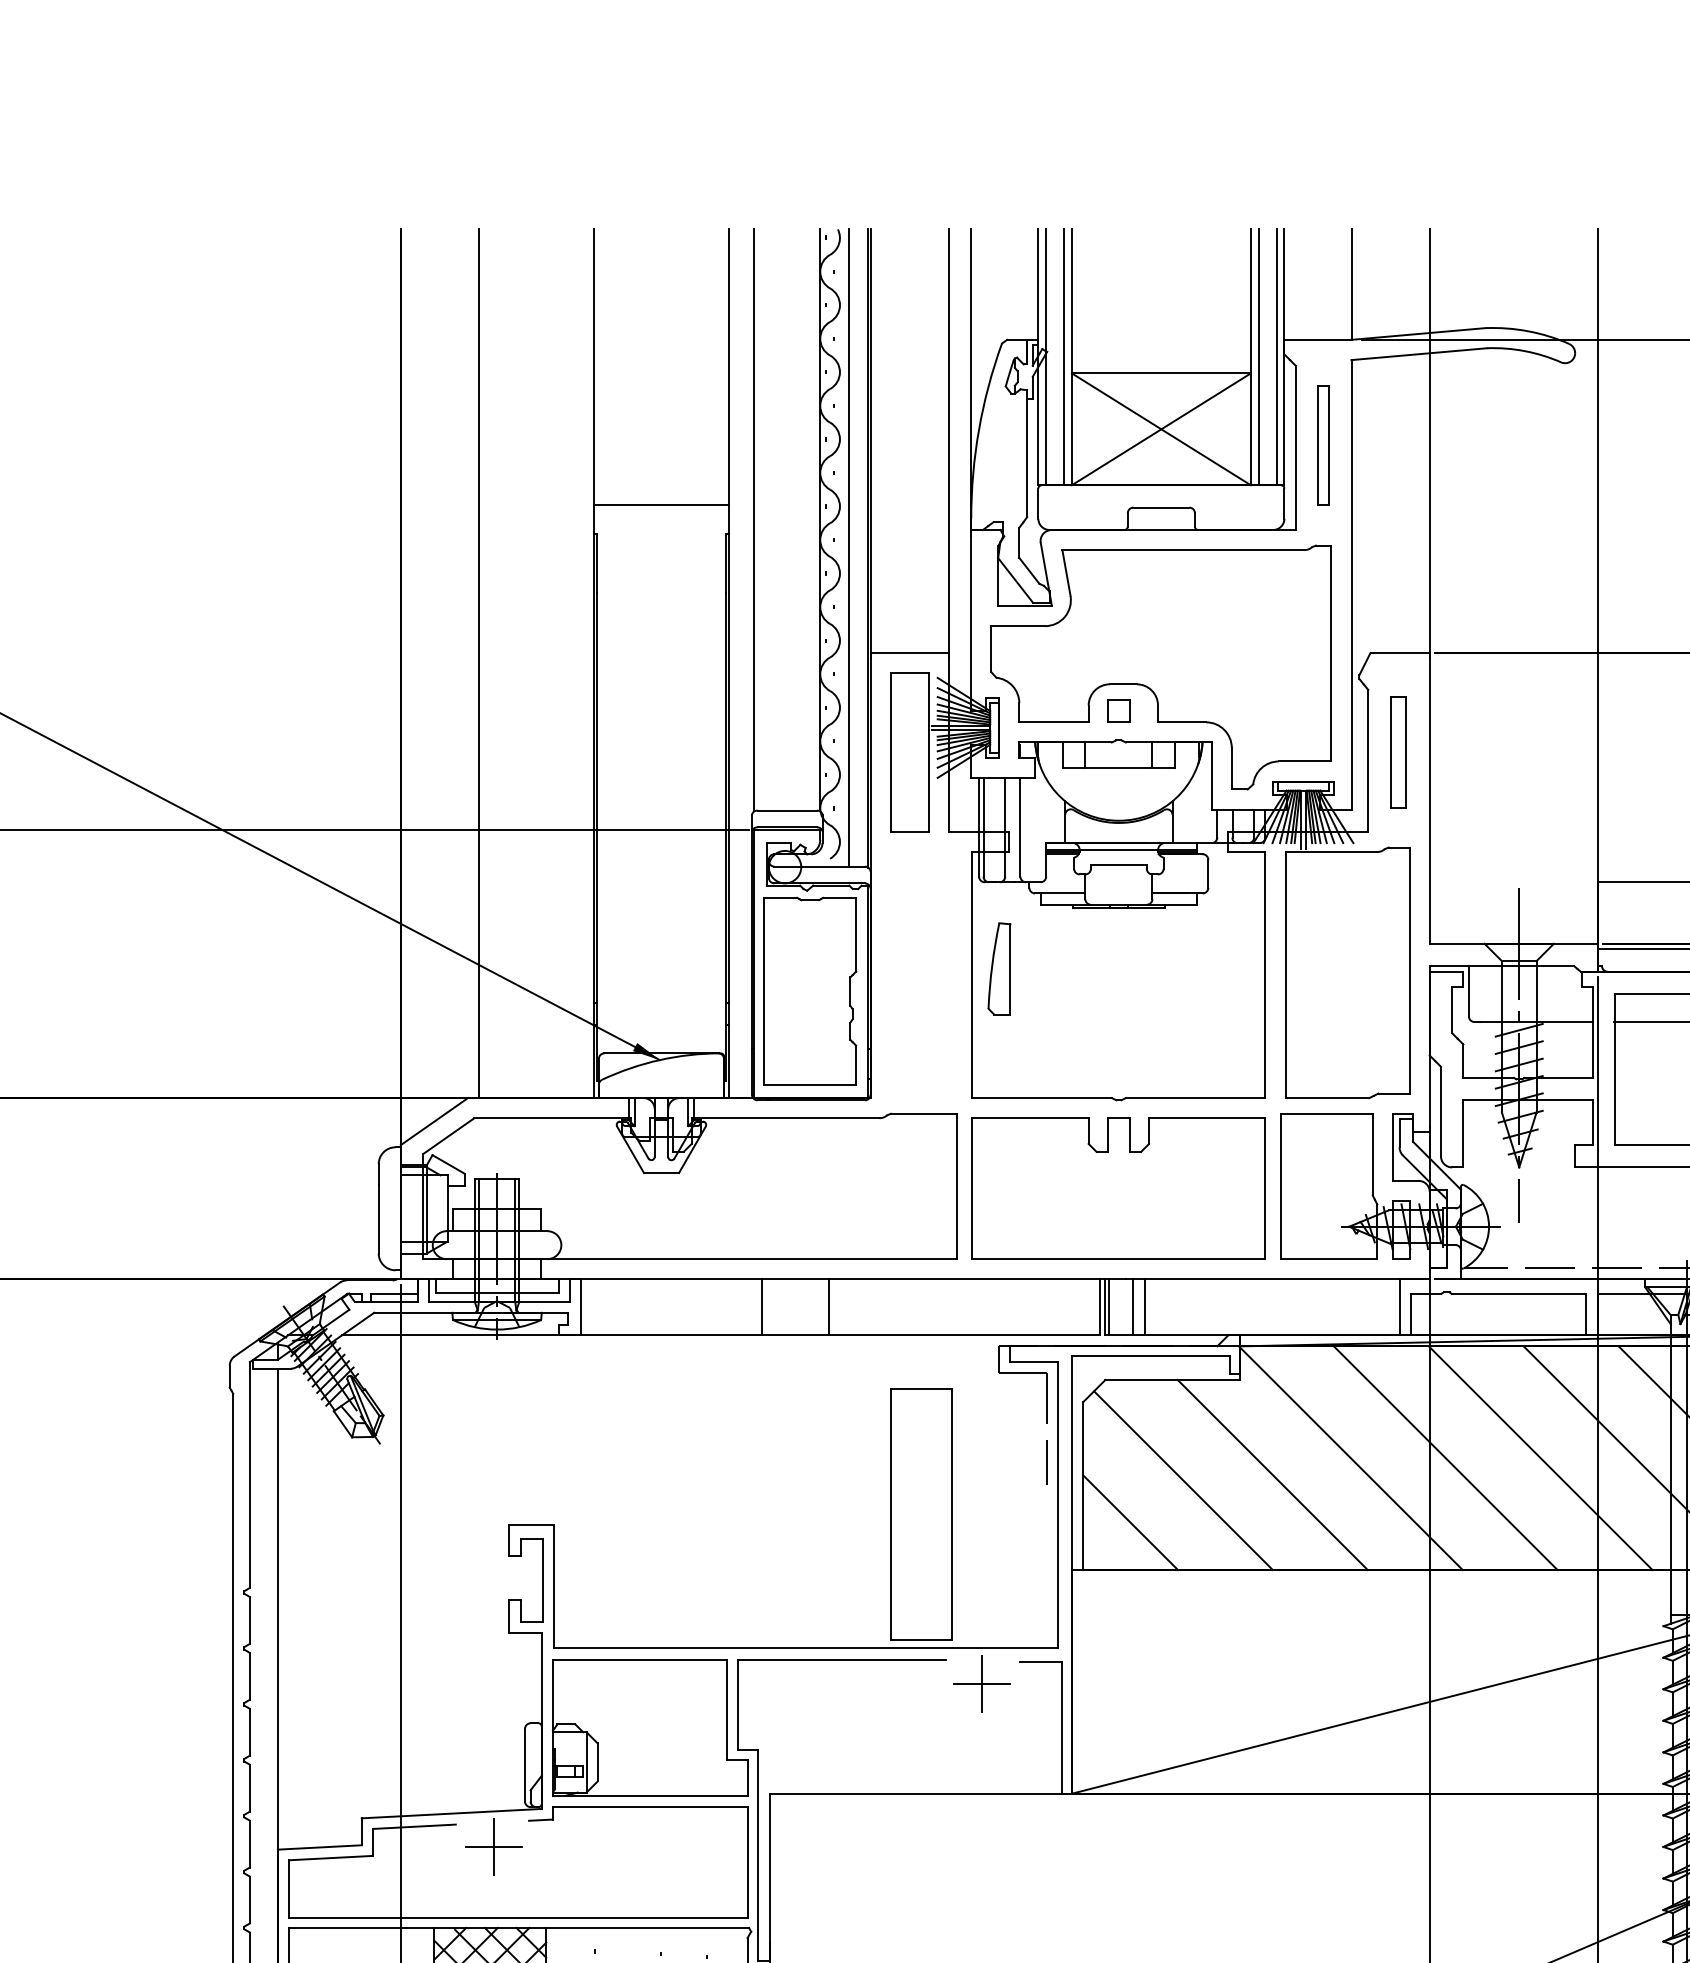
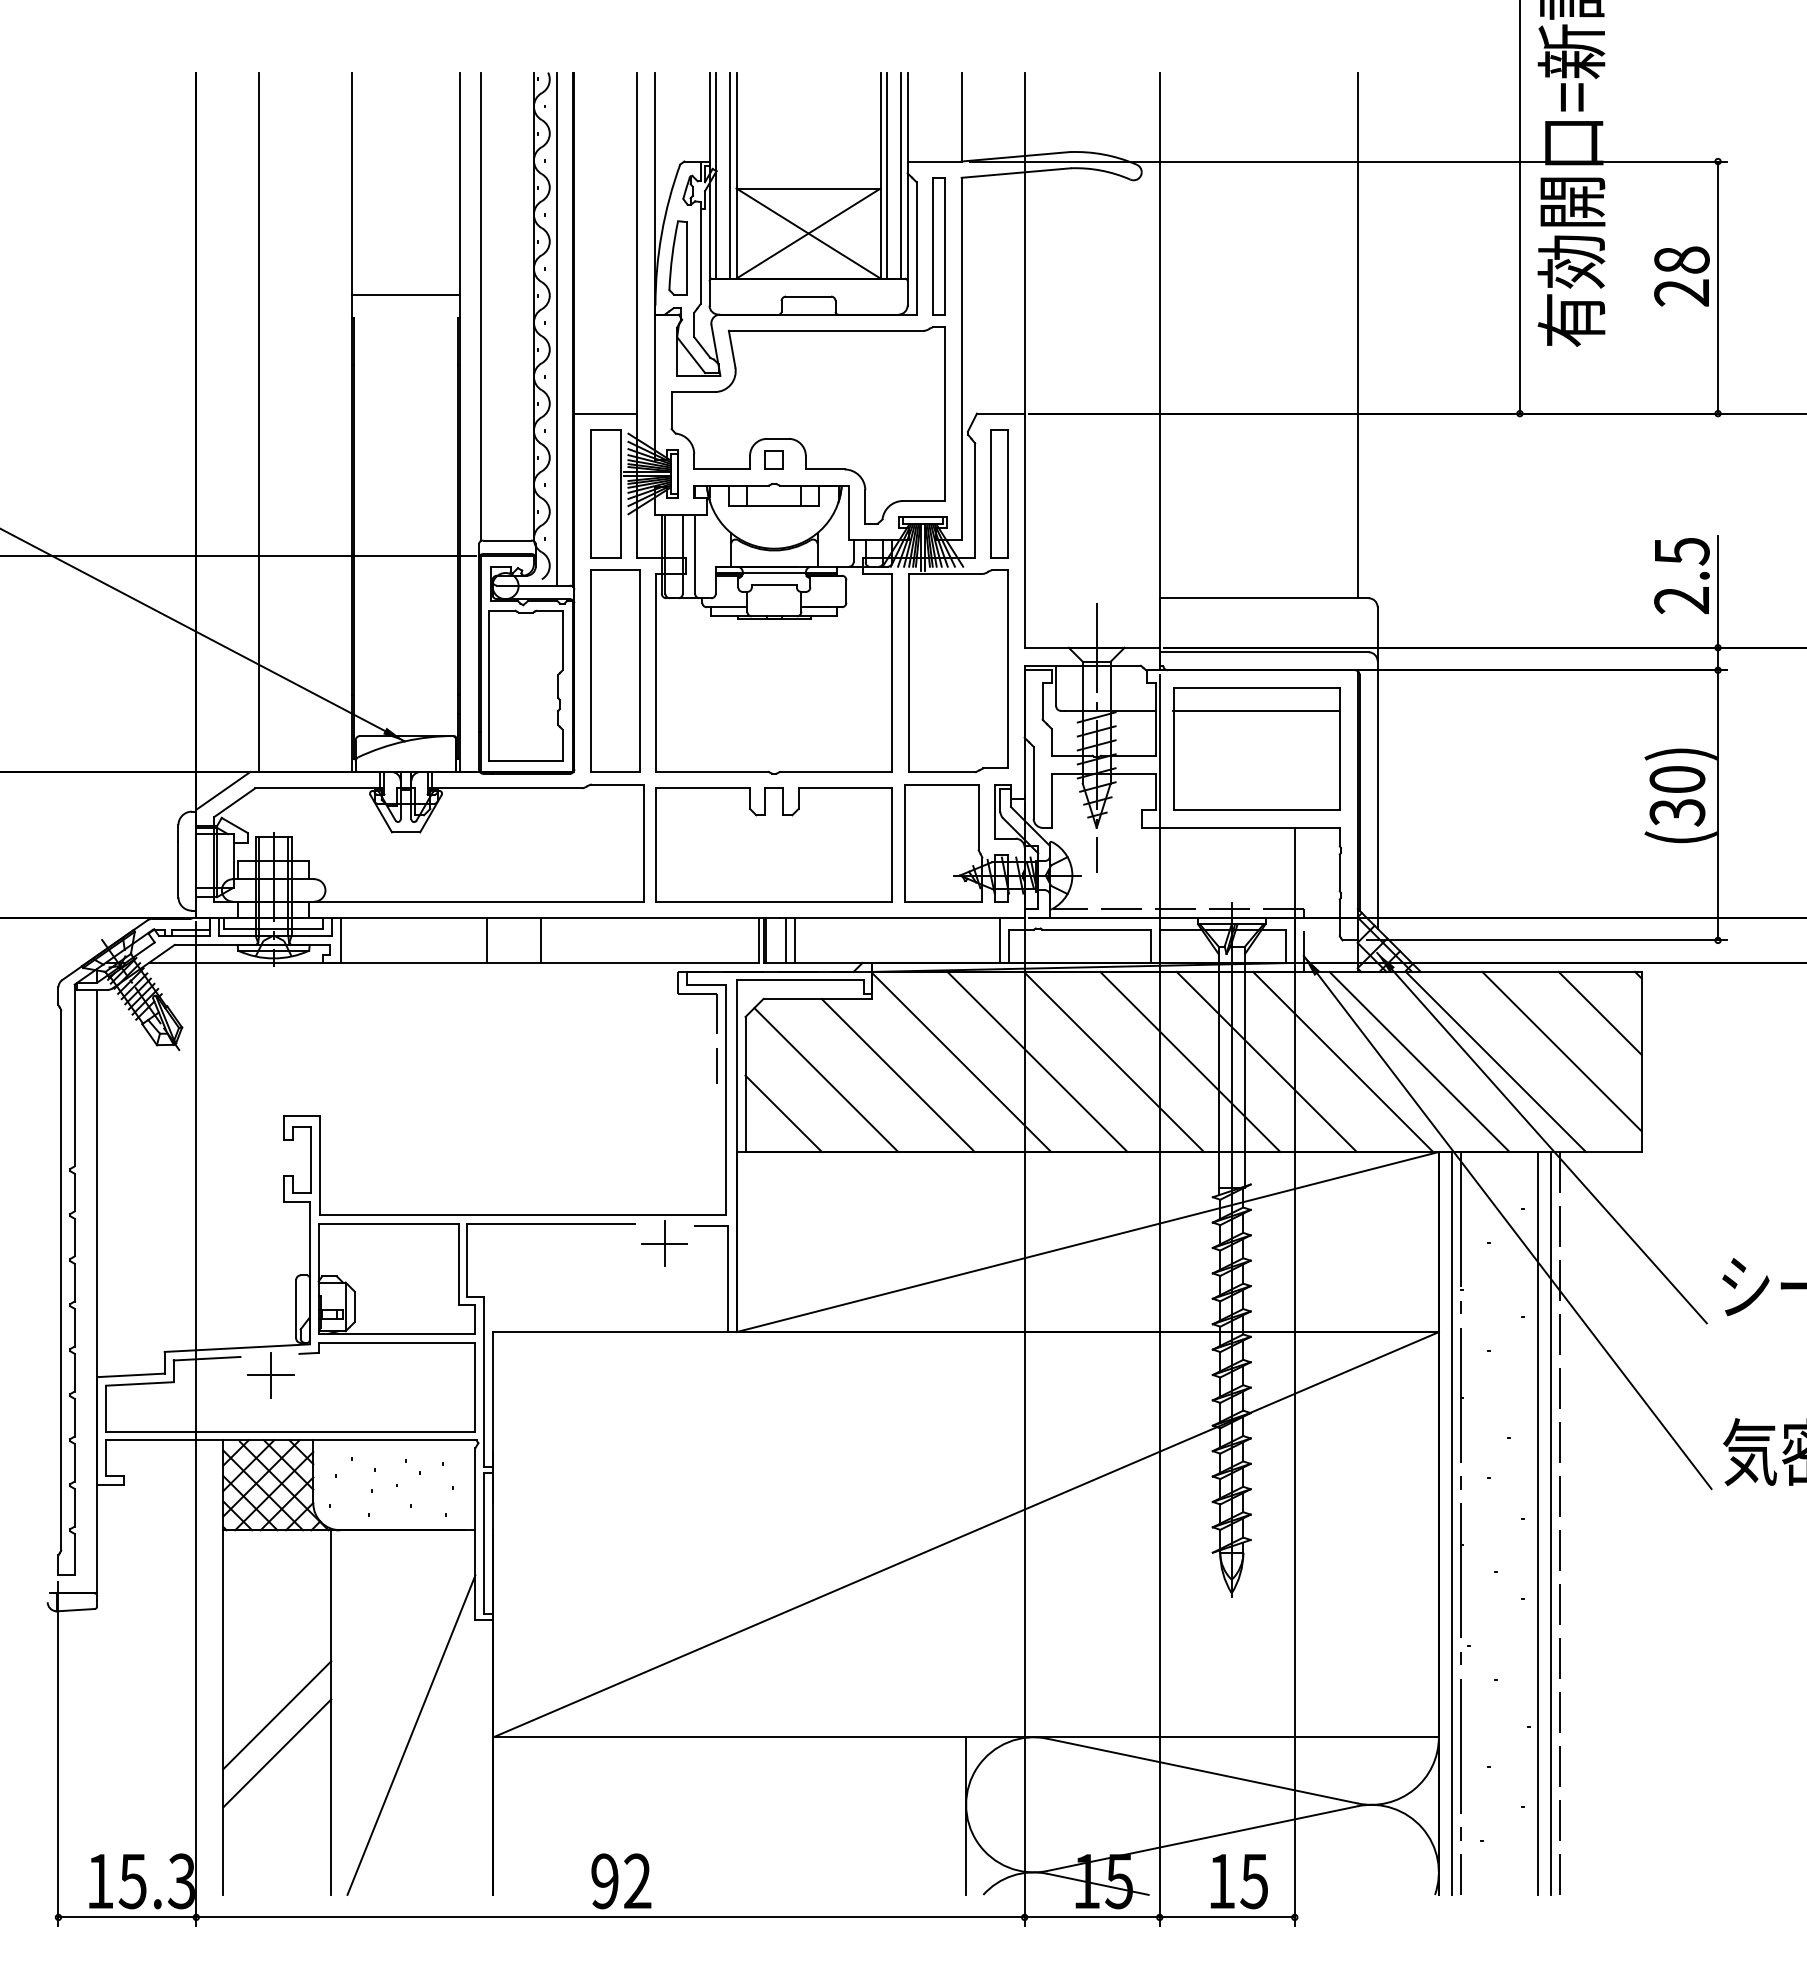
part: (1322, 445) -> (938, 246), size x1.43
part: (1398, 752) -> (999, 493), size x1.43
part: (998, 968) -> (677, 257), moved
part: (921, 1513) -> (615, 670), moved

